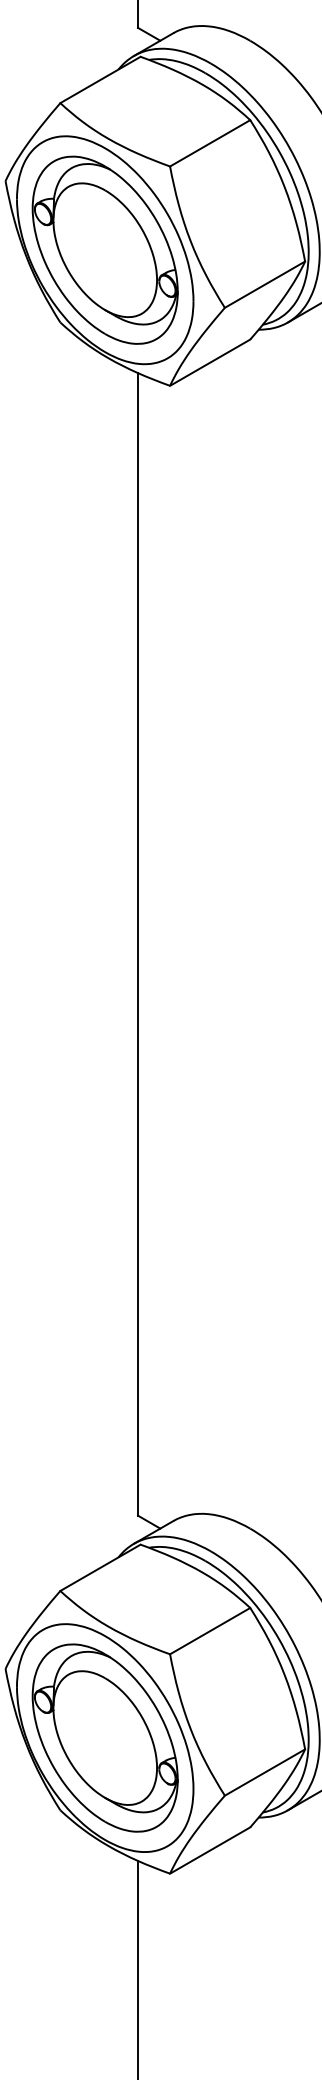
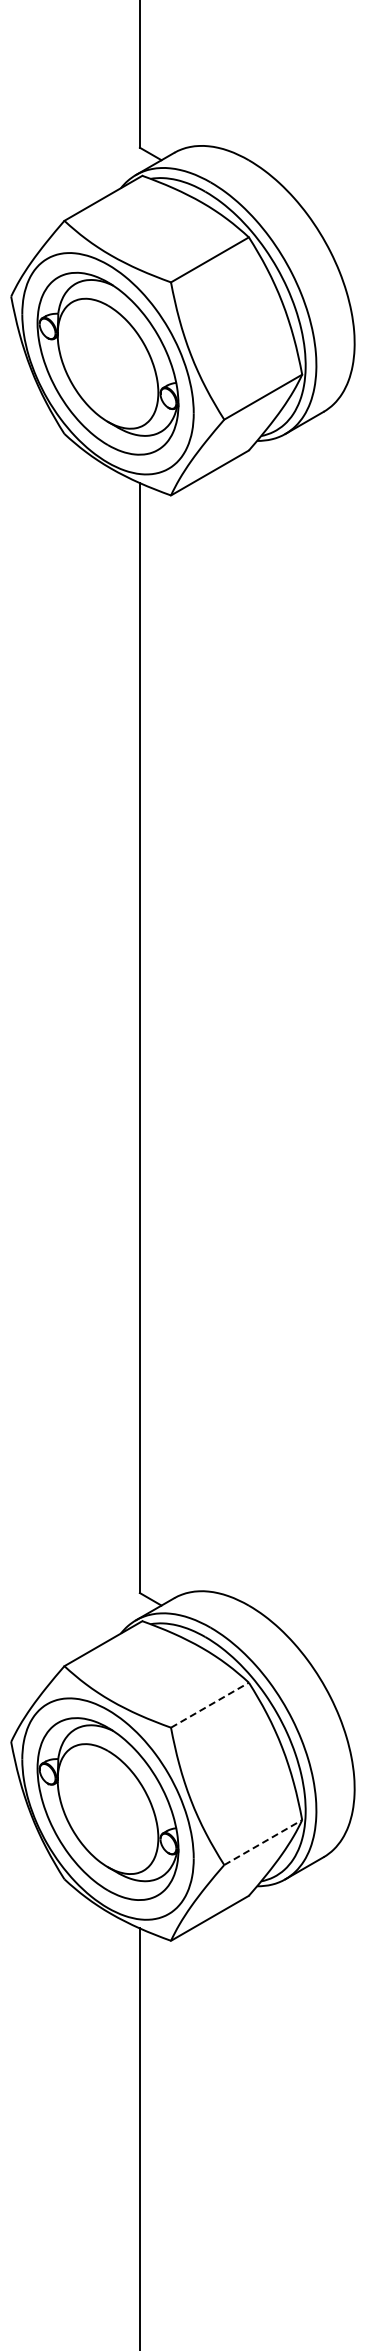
line: (209, 1631) -> (209, 1705), solid -> dashed
line: (265, 1772) -> (263, 1842), solid -> dashed

